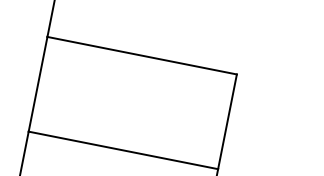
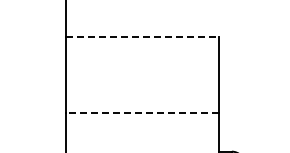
line: (142, 55) -> (142, 36), solid -> dashed
line: (123, 150) -> (142, 113), solid -> dashed

